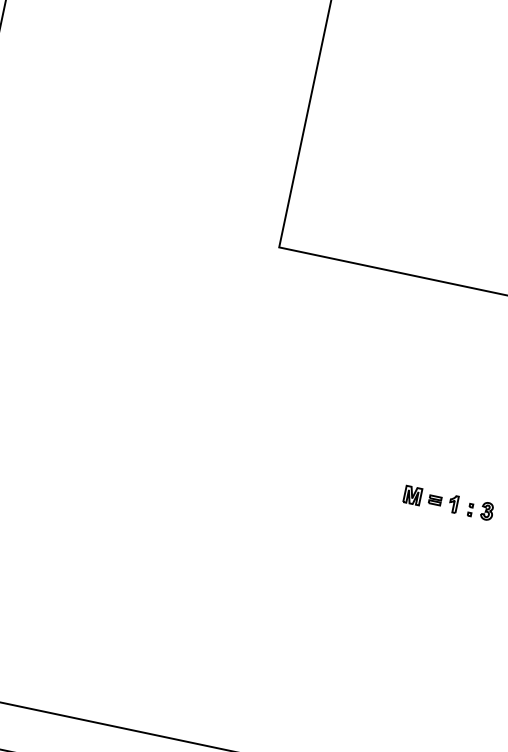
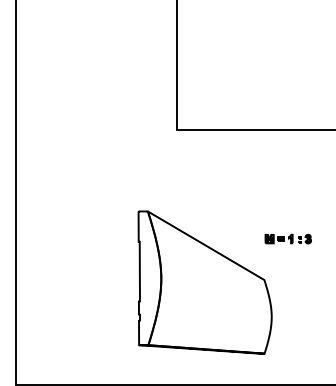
part: (269, 552) -> (204, 282), added

